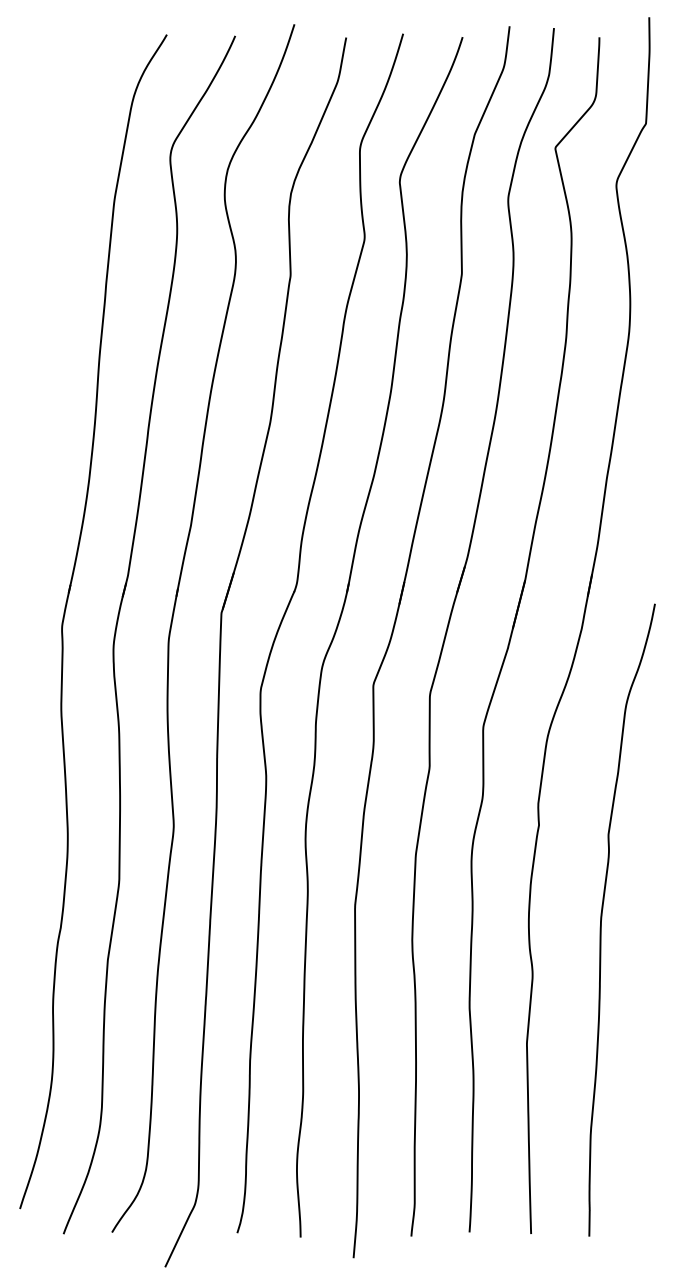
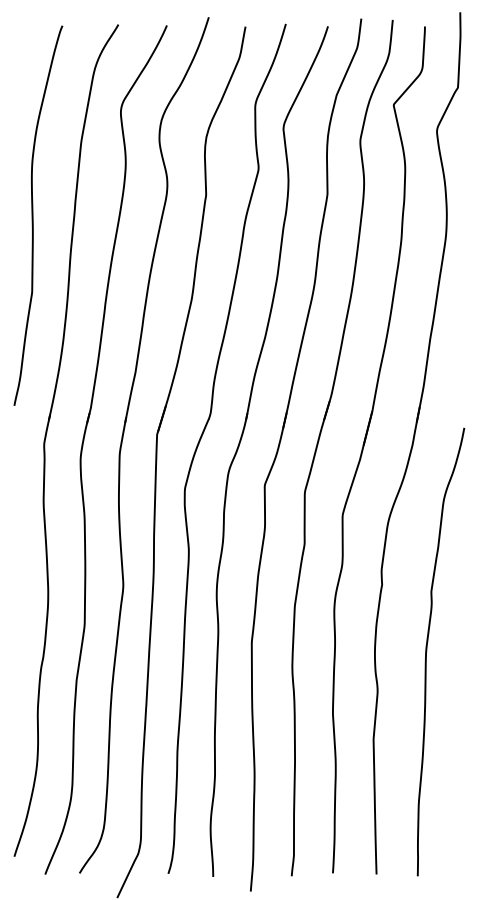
curve: (46, 304) -> (33, 215), added

